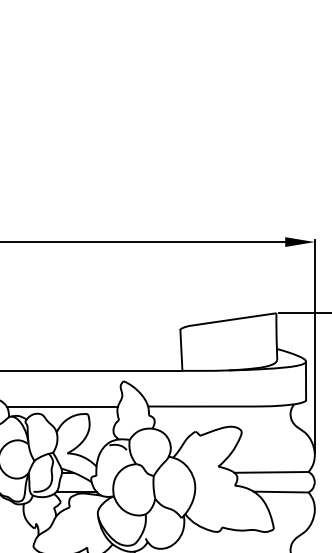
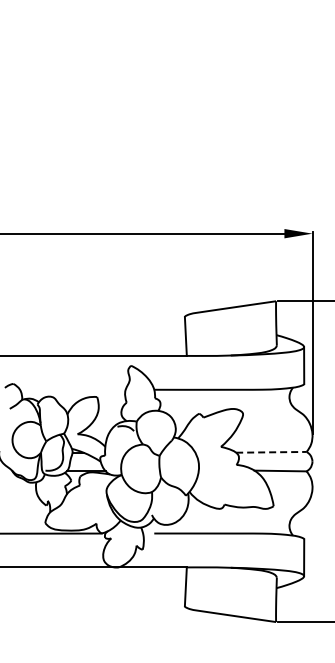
line: (61, 406) -> (72, 389), removed
line: (271, 472) -> (271, 452), solid -> dashed

